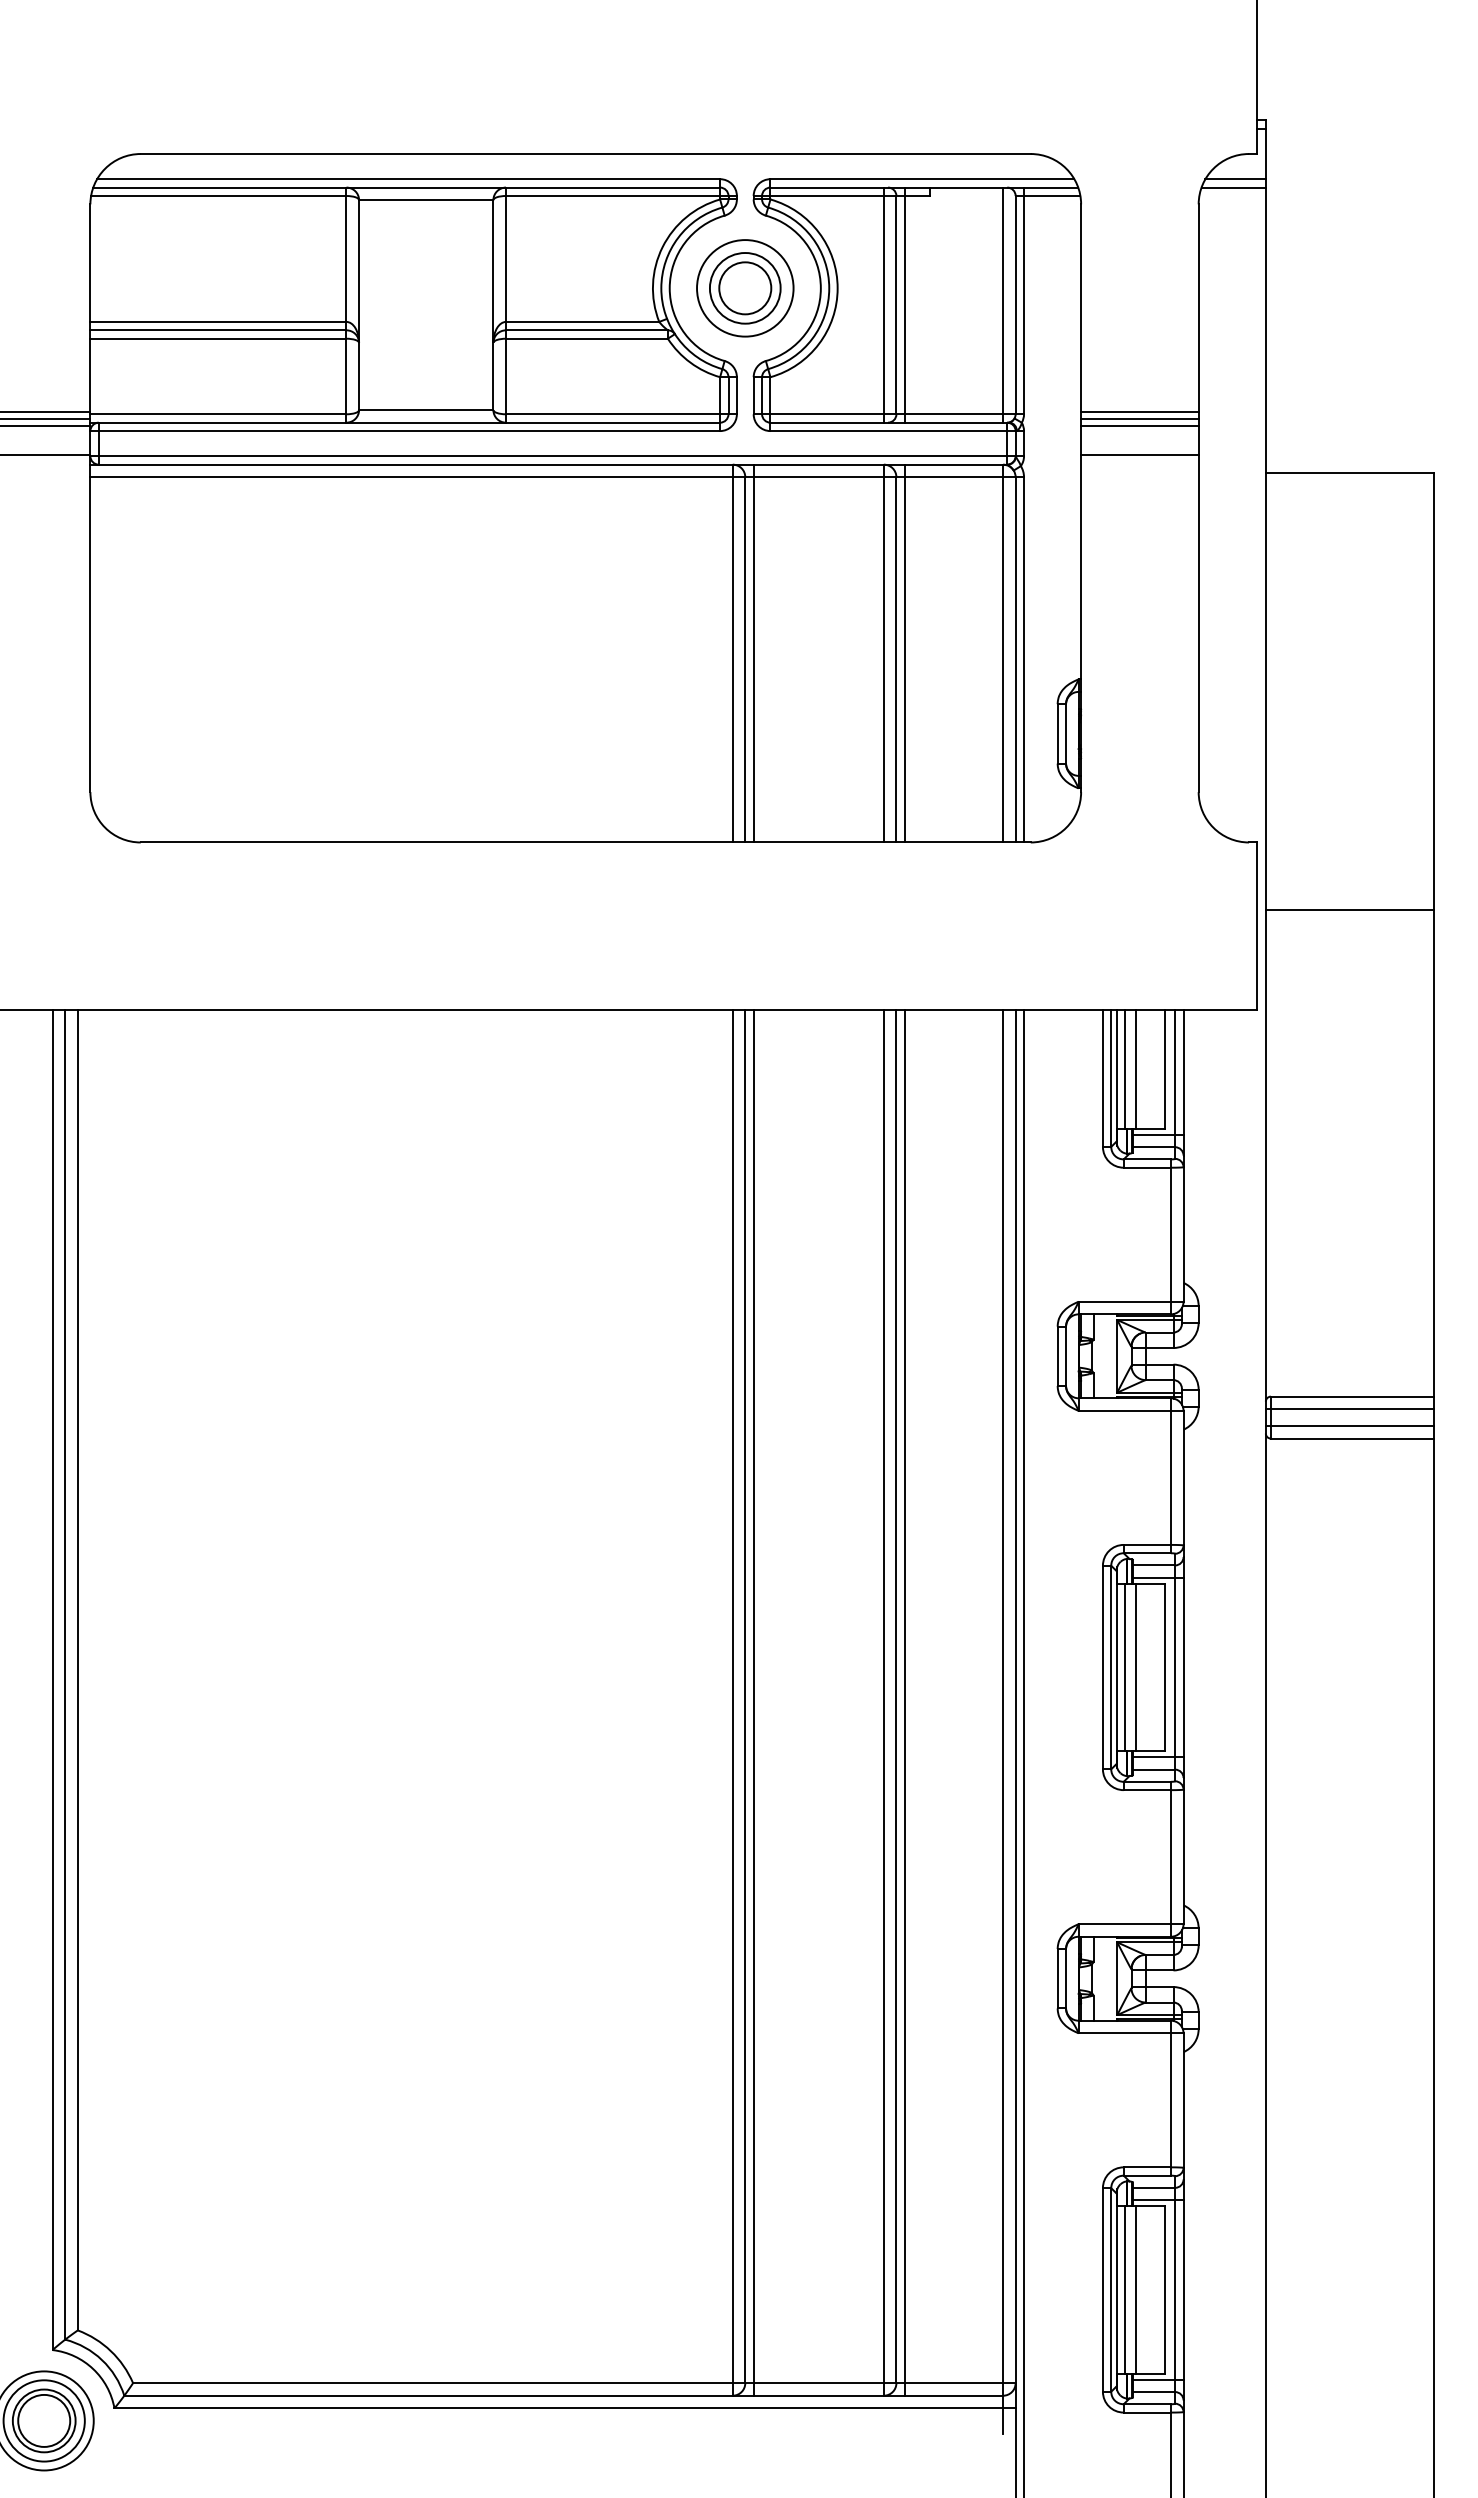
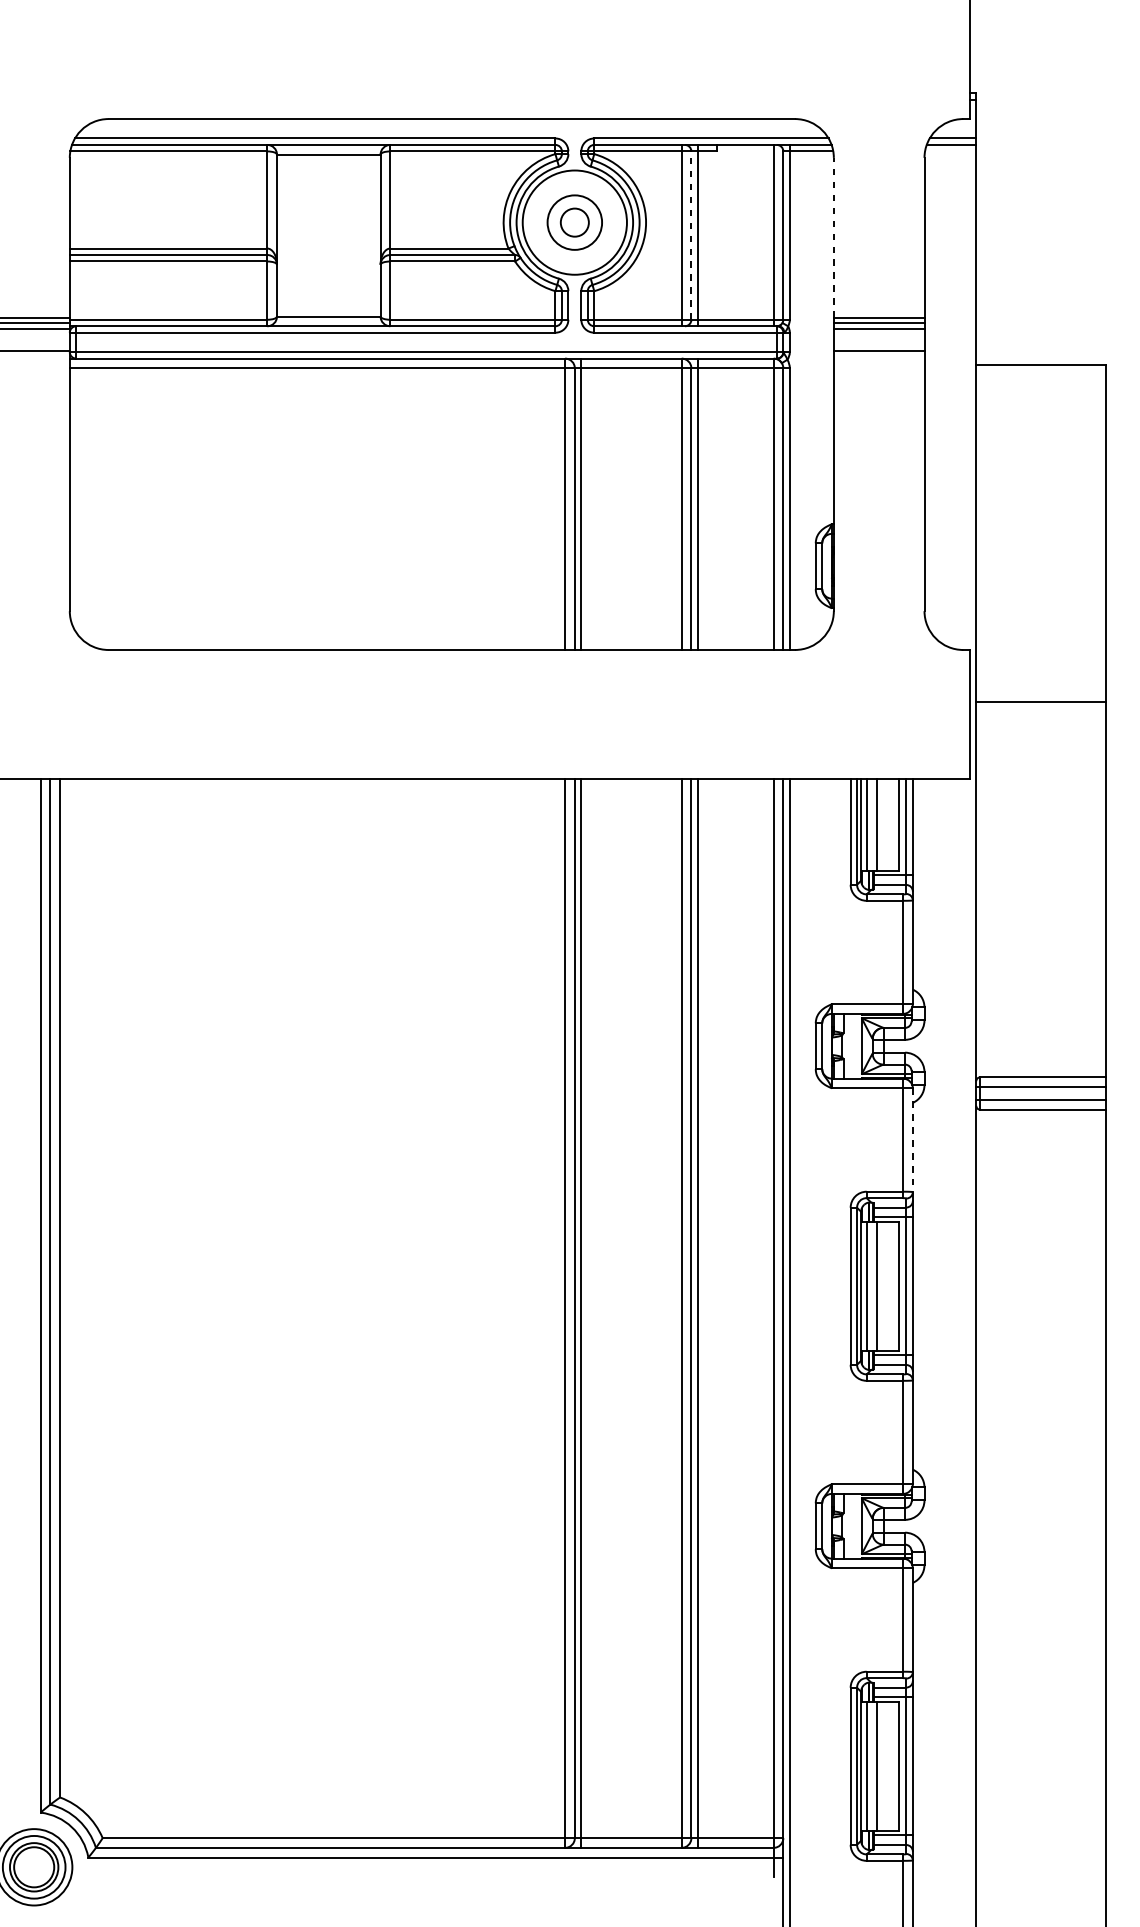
circle: (745, 288) -> (575, 222), size x0.7
circle: (745, 288) -> (575, 222), size x1.4
line: (896, 304) -> (691, 235), solid -> dashed
line: (1081, 308) -> (834, 238), solid -> dashed
line: (1183, 1478) -> (912, 1140), solid -> dashed

